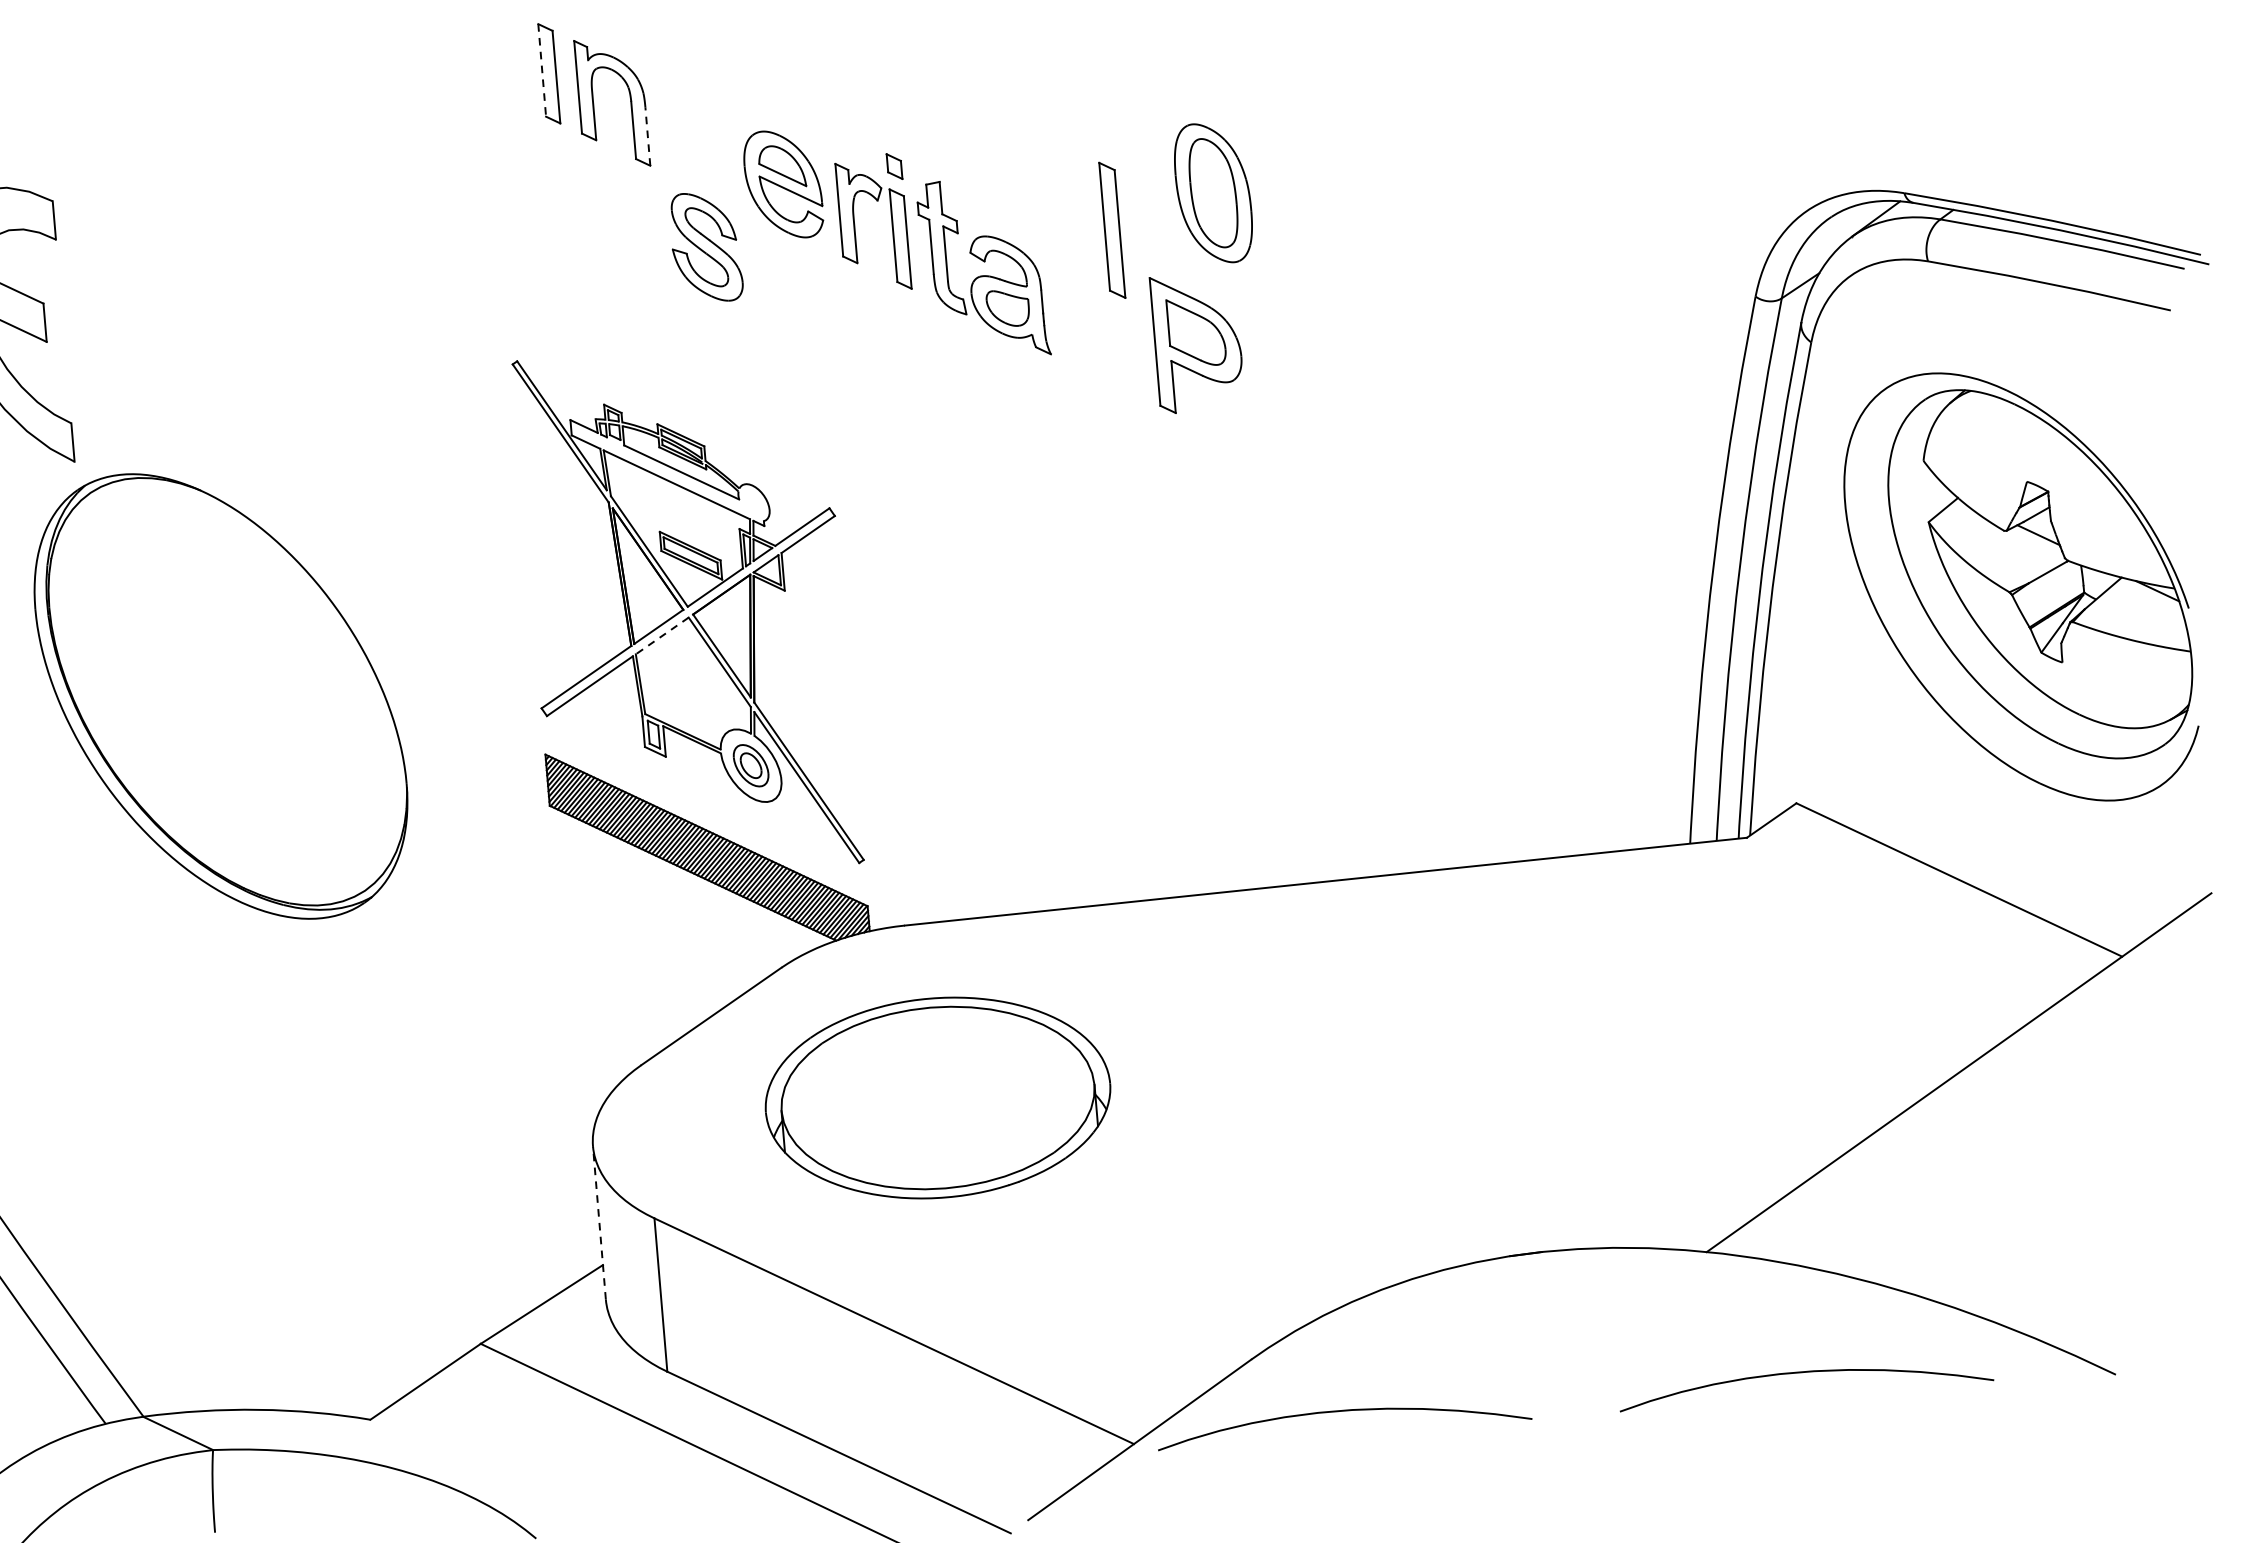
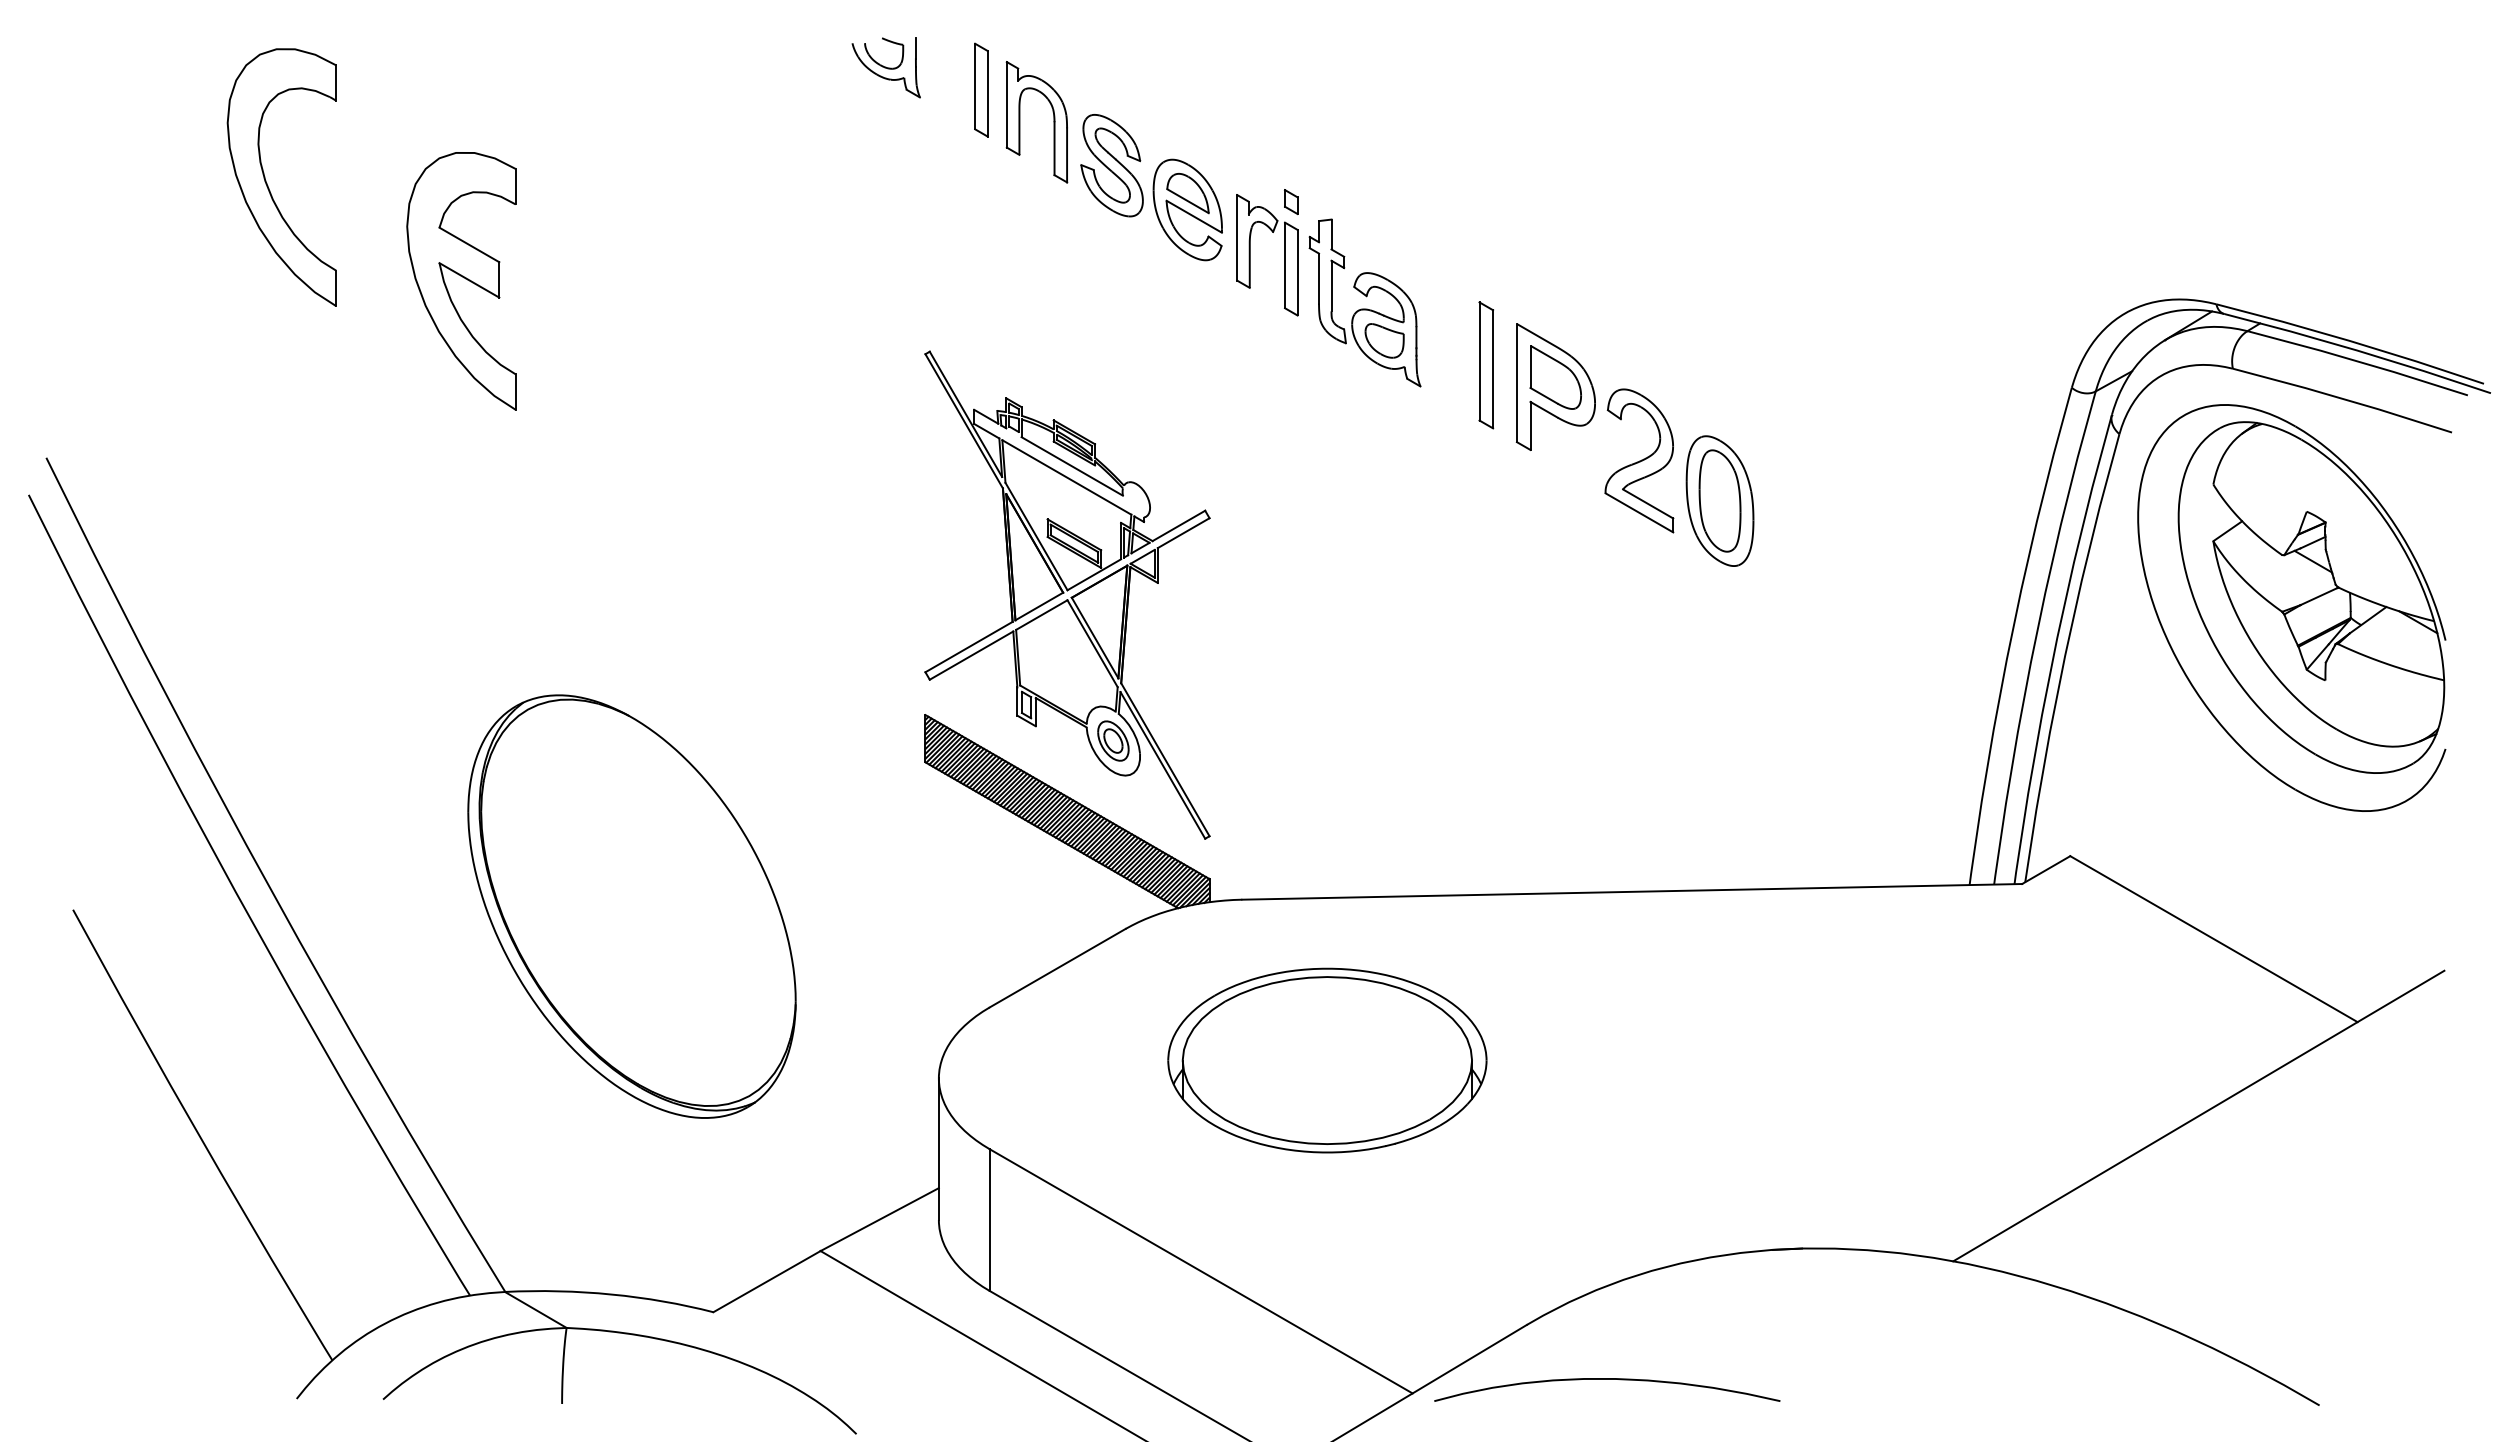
part: (443, 57) -> (885, 67), added
line: (542, 70) -> (975, 86), dashed -> solid
line: (648, 135) -> (1067, 154), dashed -> solid
part: (1212, 192) -> (1719, 500), moved
part: (1112, 230) -> (1486, 365), moved
part: (705, 247) -> (1111, 165), moved
part: (1294, 414) -> (1639, 460), added
part: (2019, 586) -> (2291, 607), moved
line: (661, 636) -> (1041, 615), dashed -> solid
part: (220, 696) -> (631, 906), moved
part: (938, 1097) -> (1327, 1060), moved
line: (599, 1223) -> (938, 1149), dashed -> solid
curve: (1805, 1372) -> (2034, 1379), removed

